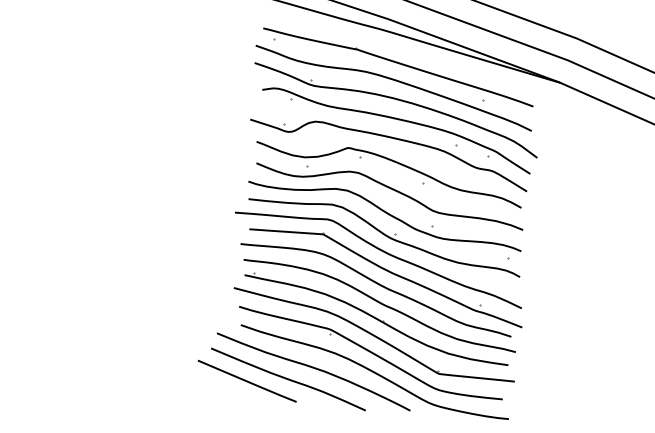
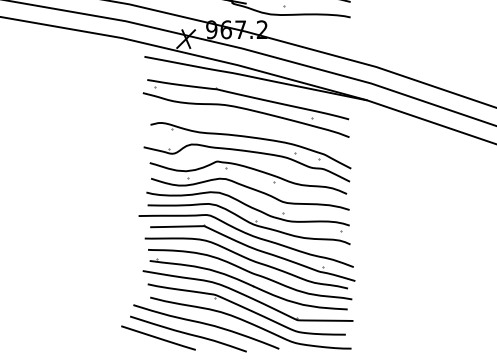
part: (398, 101) -> (250, 124), removed

